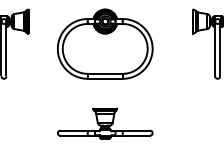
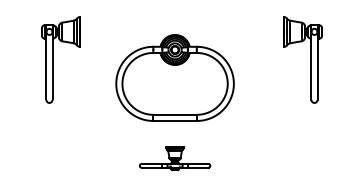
part: (104, 43) -> (174, 77), moved
part: (104, 123) -> (174, 158), size x0.6

